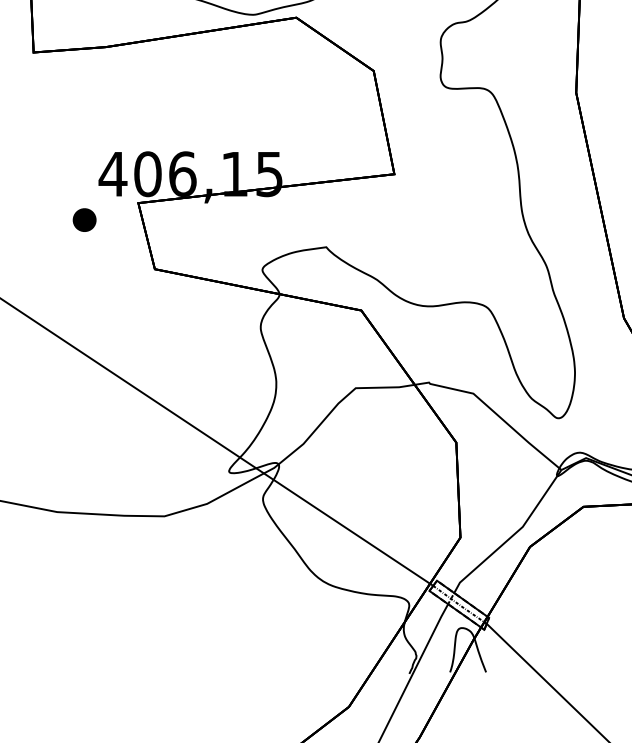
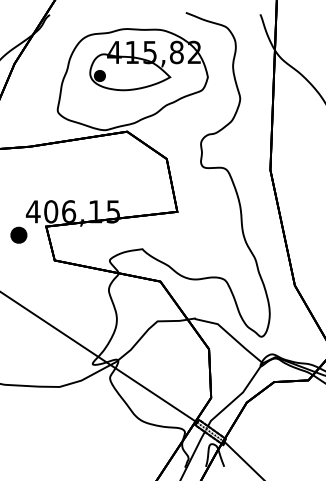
part: (84, 220) -> (18, 235), size x1.4

